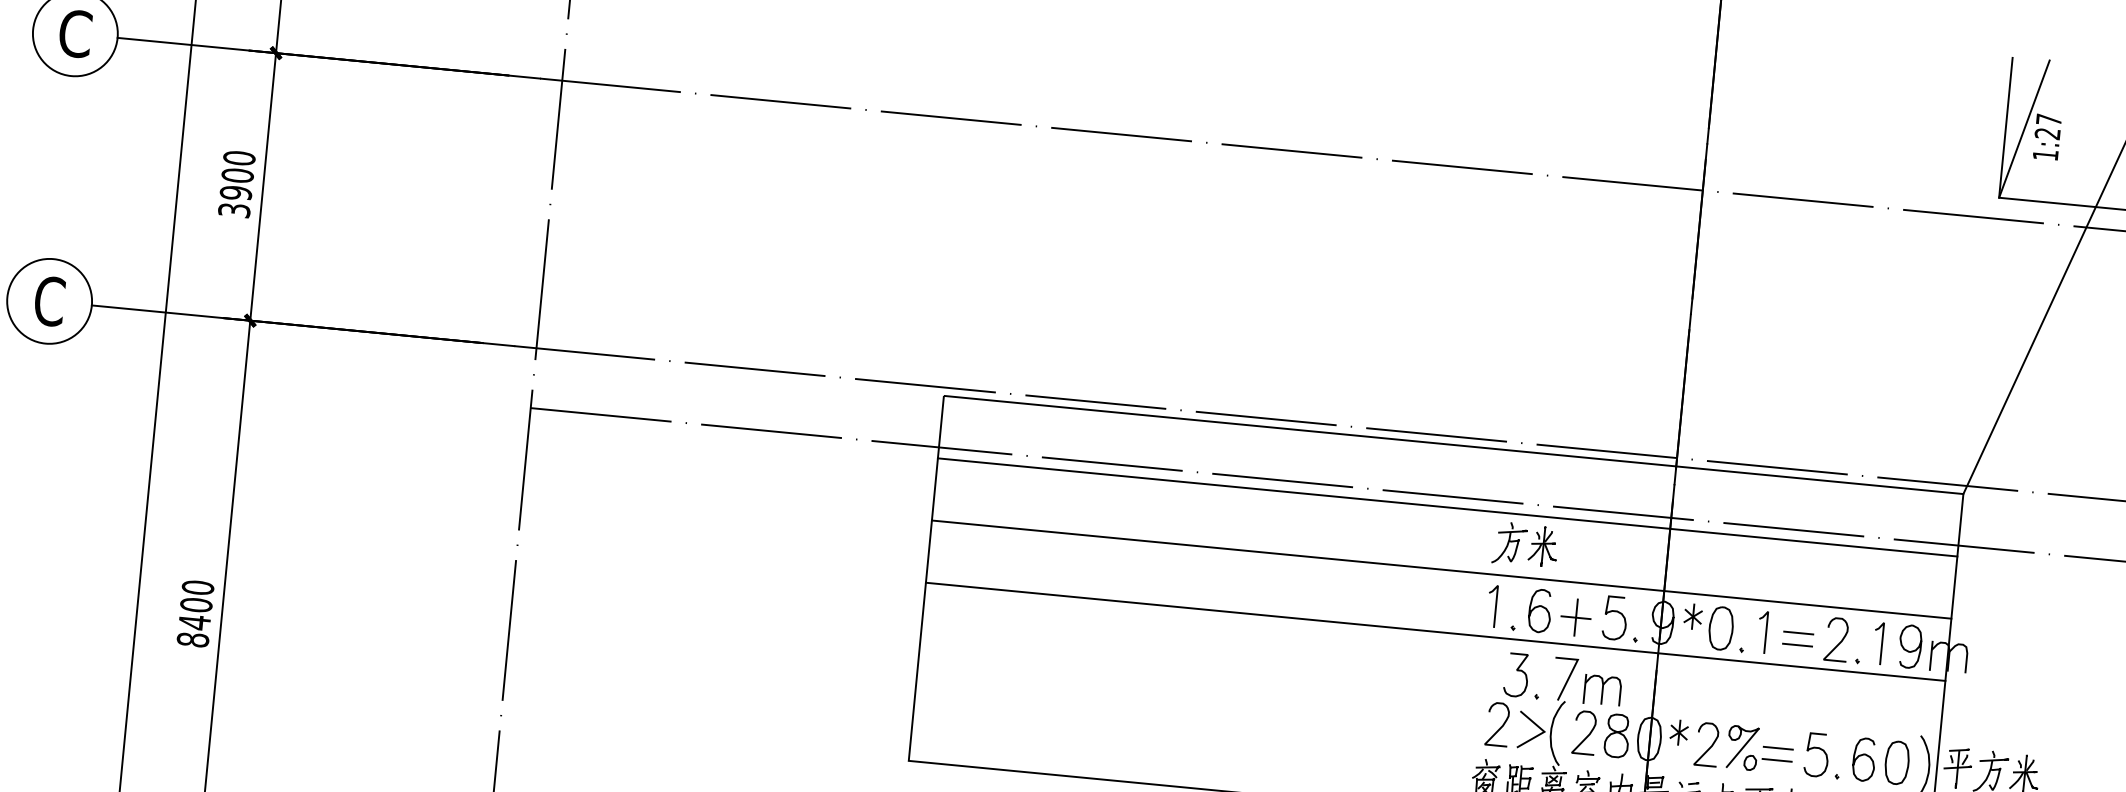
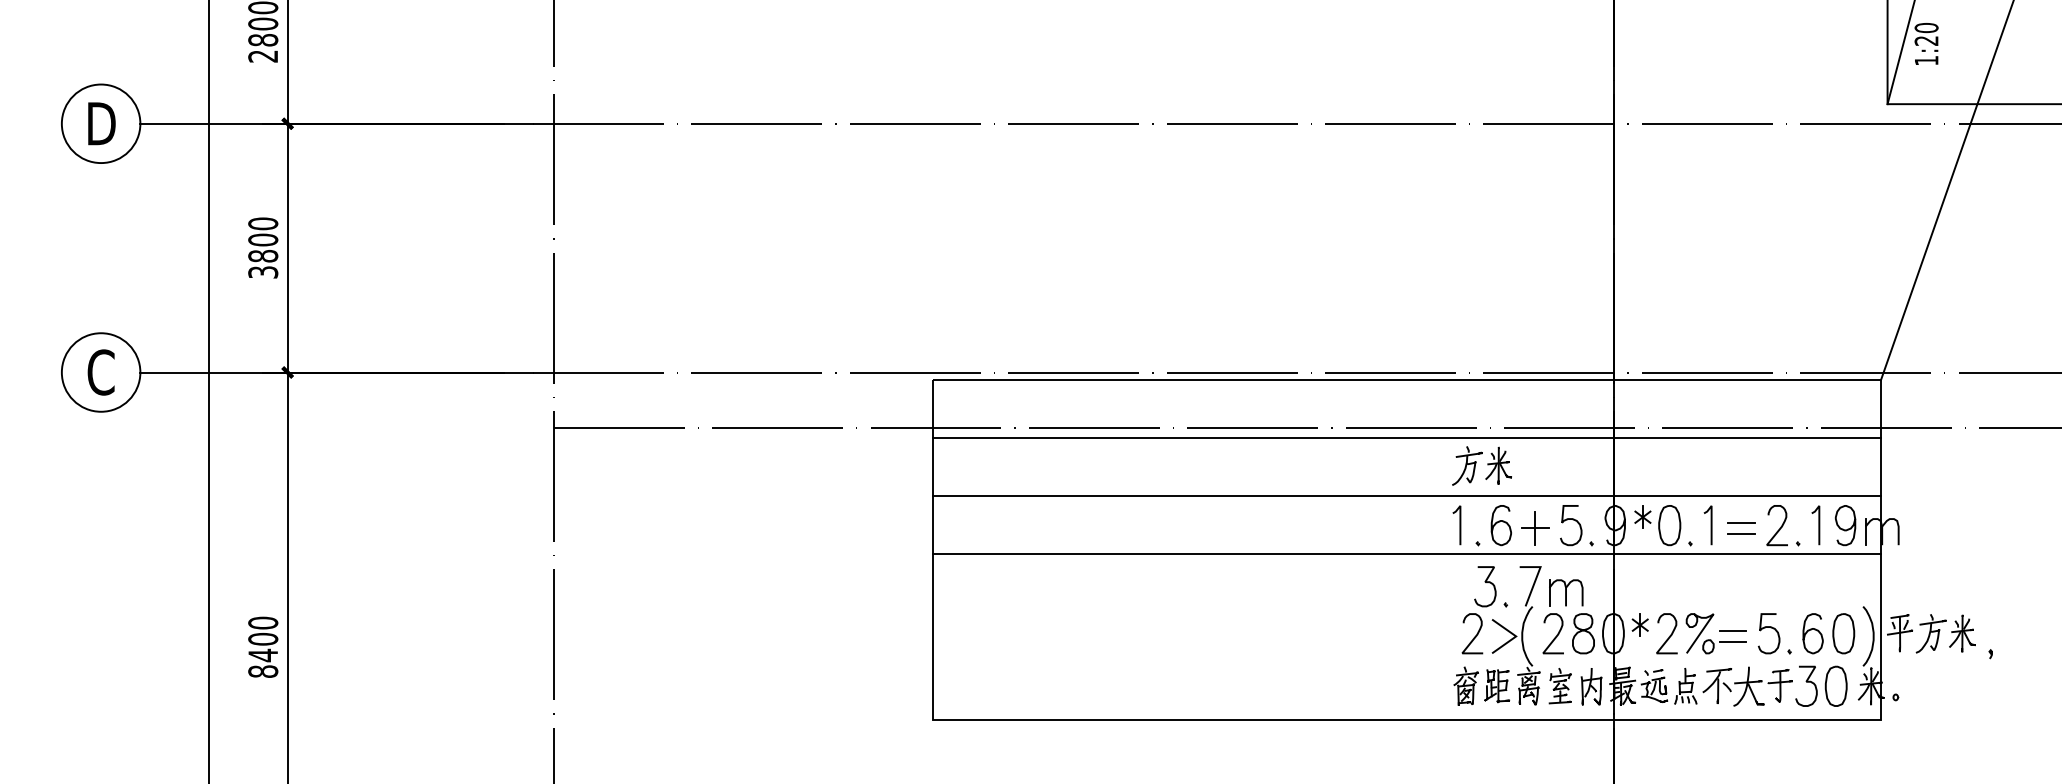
text: (74, 33) -> (100, 123), C -> D
text: (2048, 119) -> (1926, 27), 1:27 -> 1:20
text: (236, 192) -> (263, 255), 3900 -> 3800

